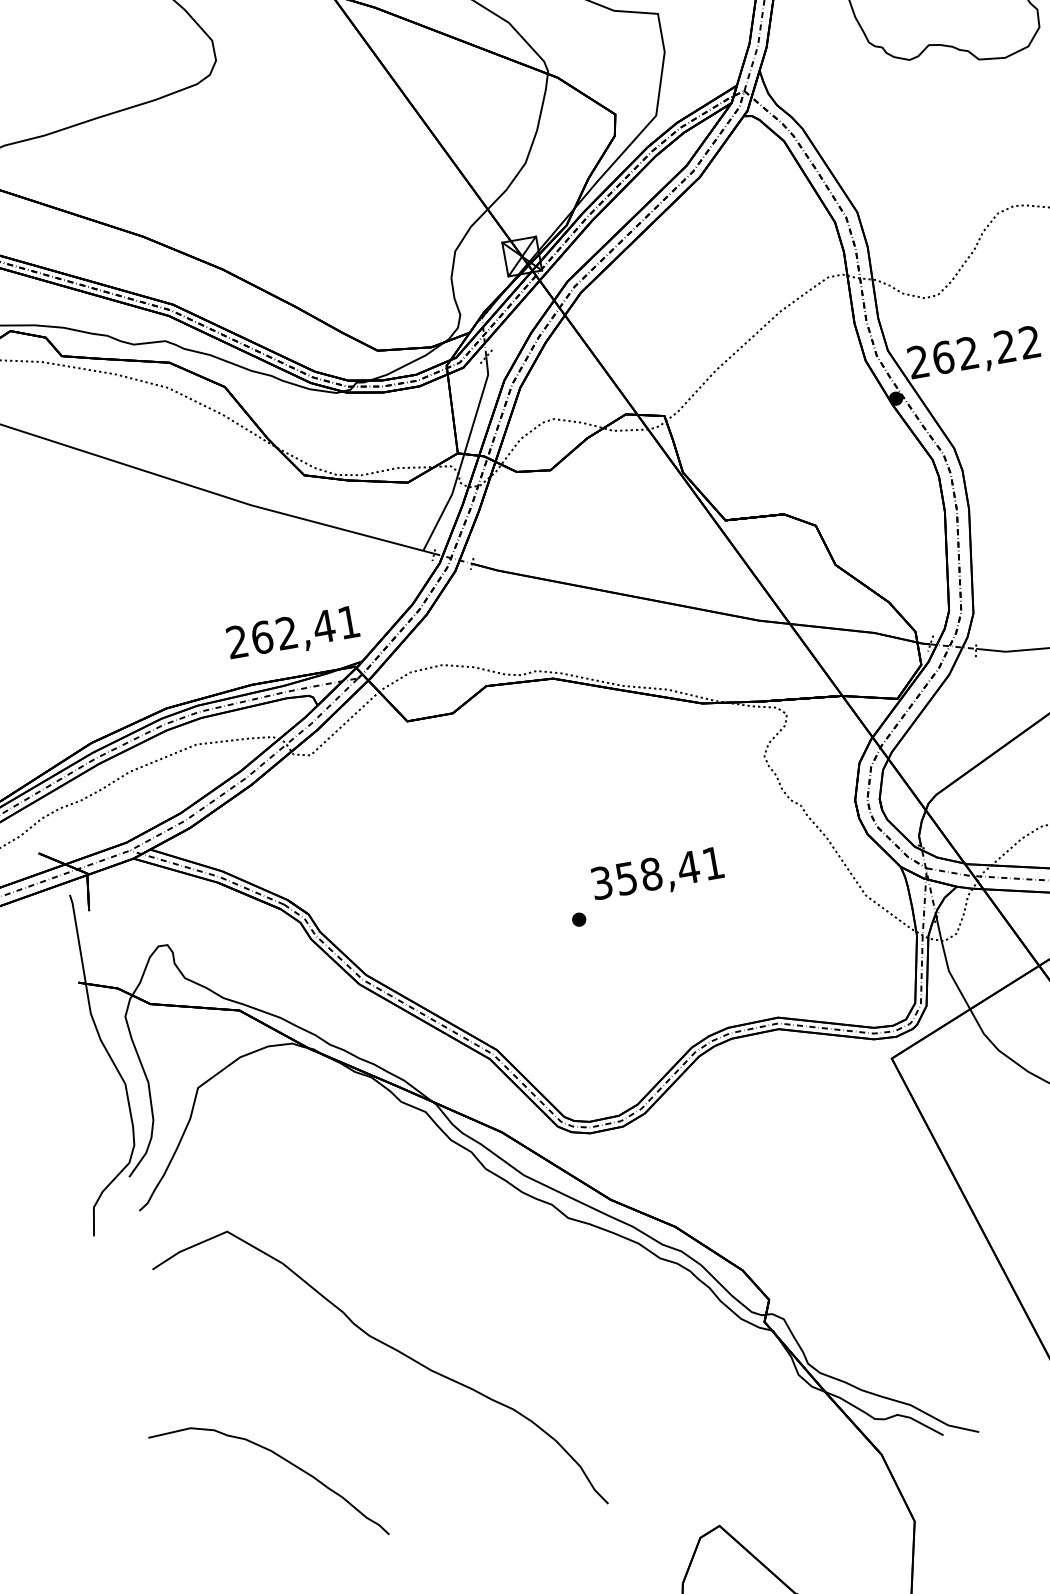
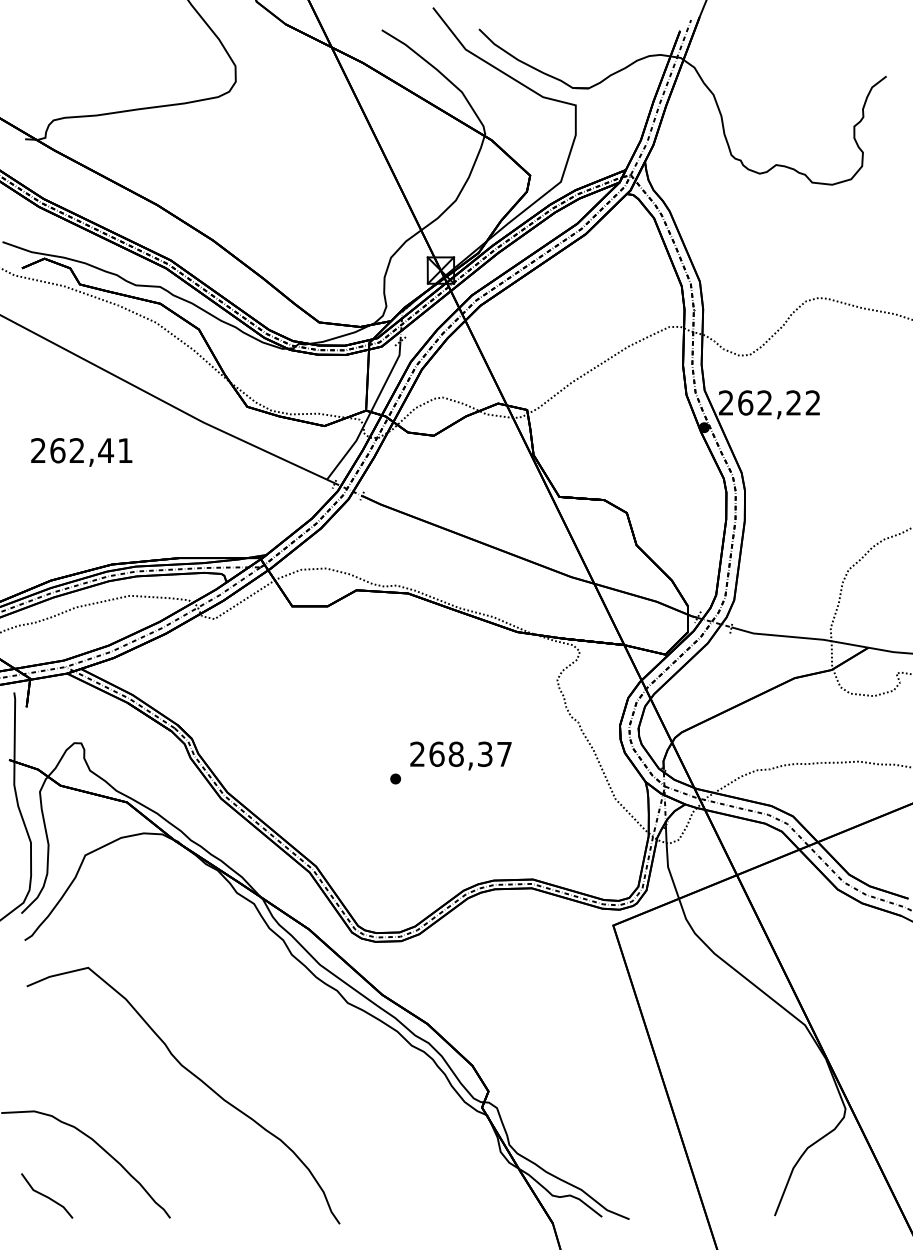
text: (293, 634) -> (81, 452), moved
text: (656, 873) -> (460, 754), 358,41 -> 268,37
line: (225, 1533) -> (46, 1195), added

